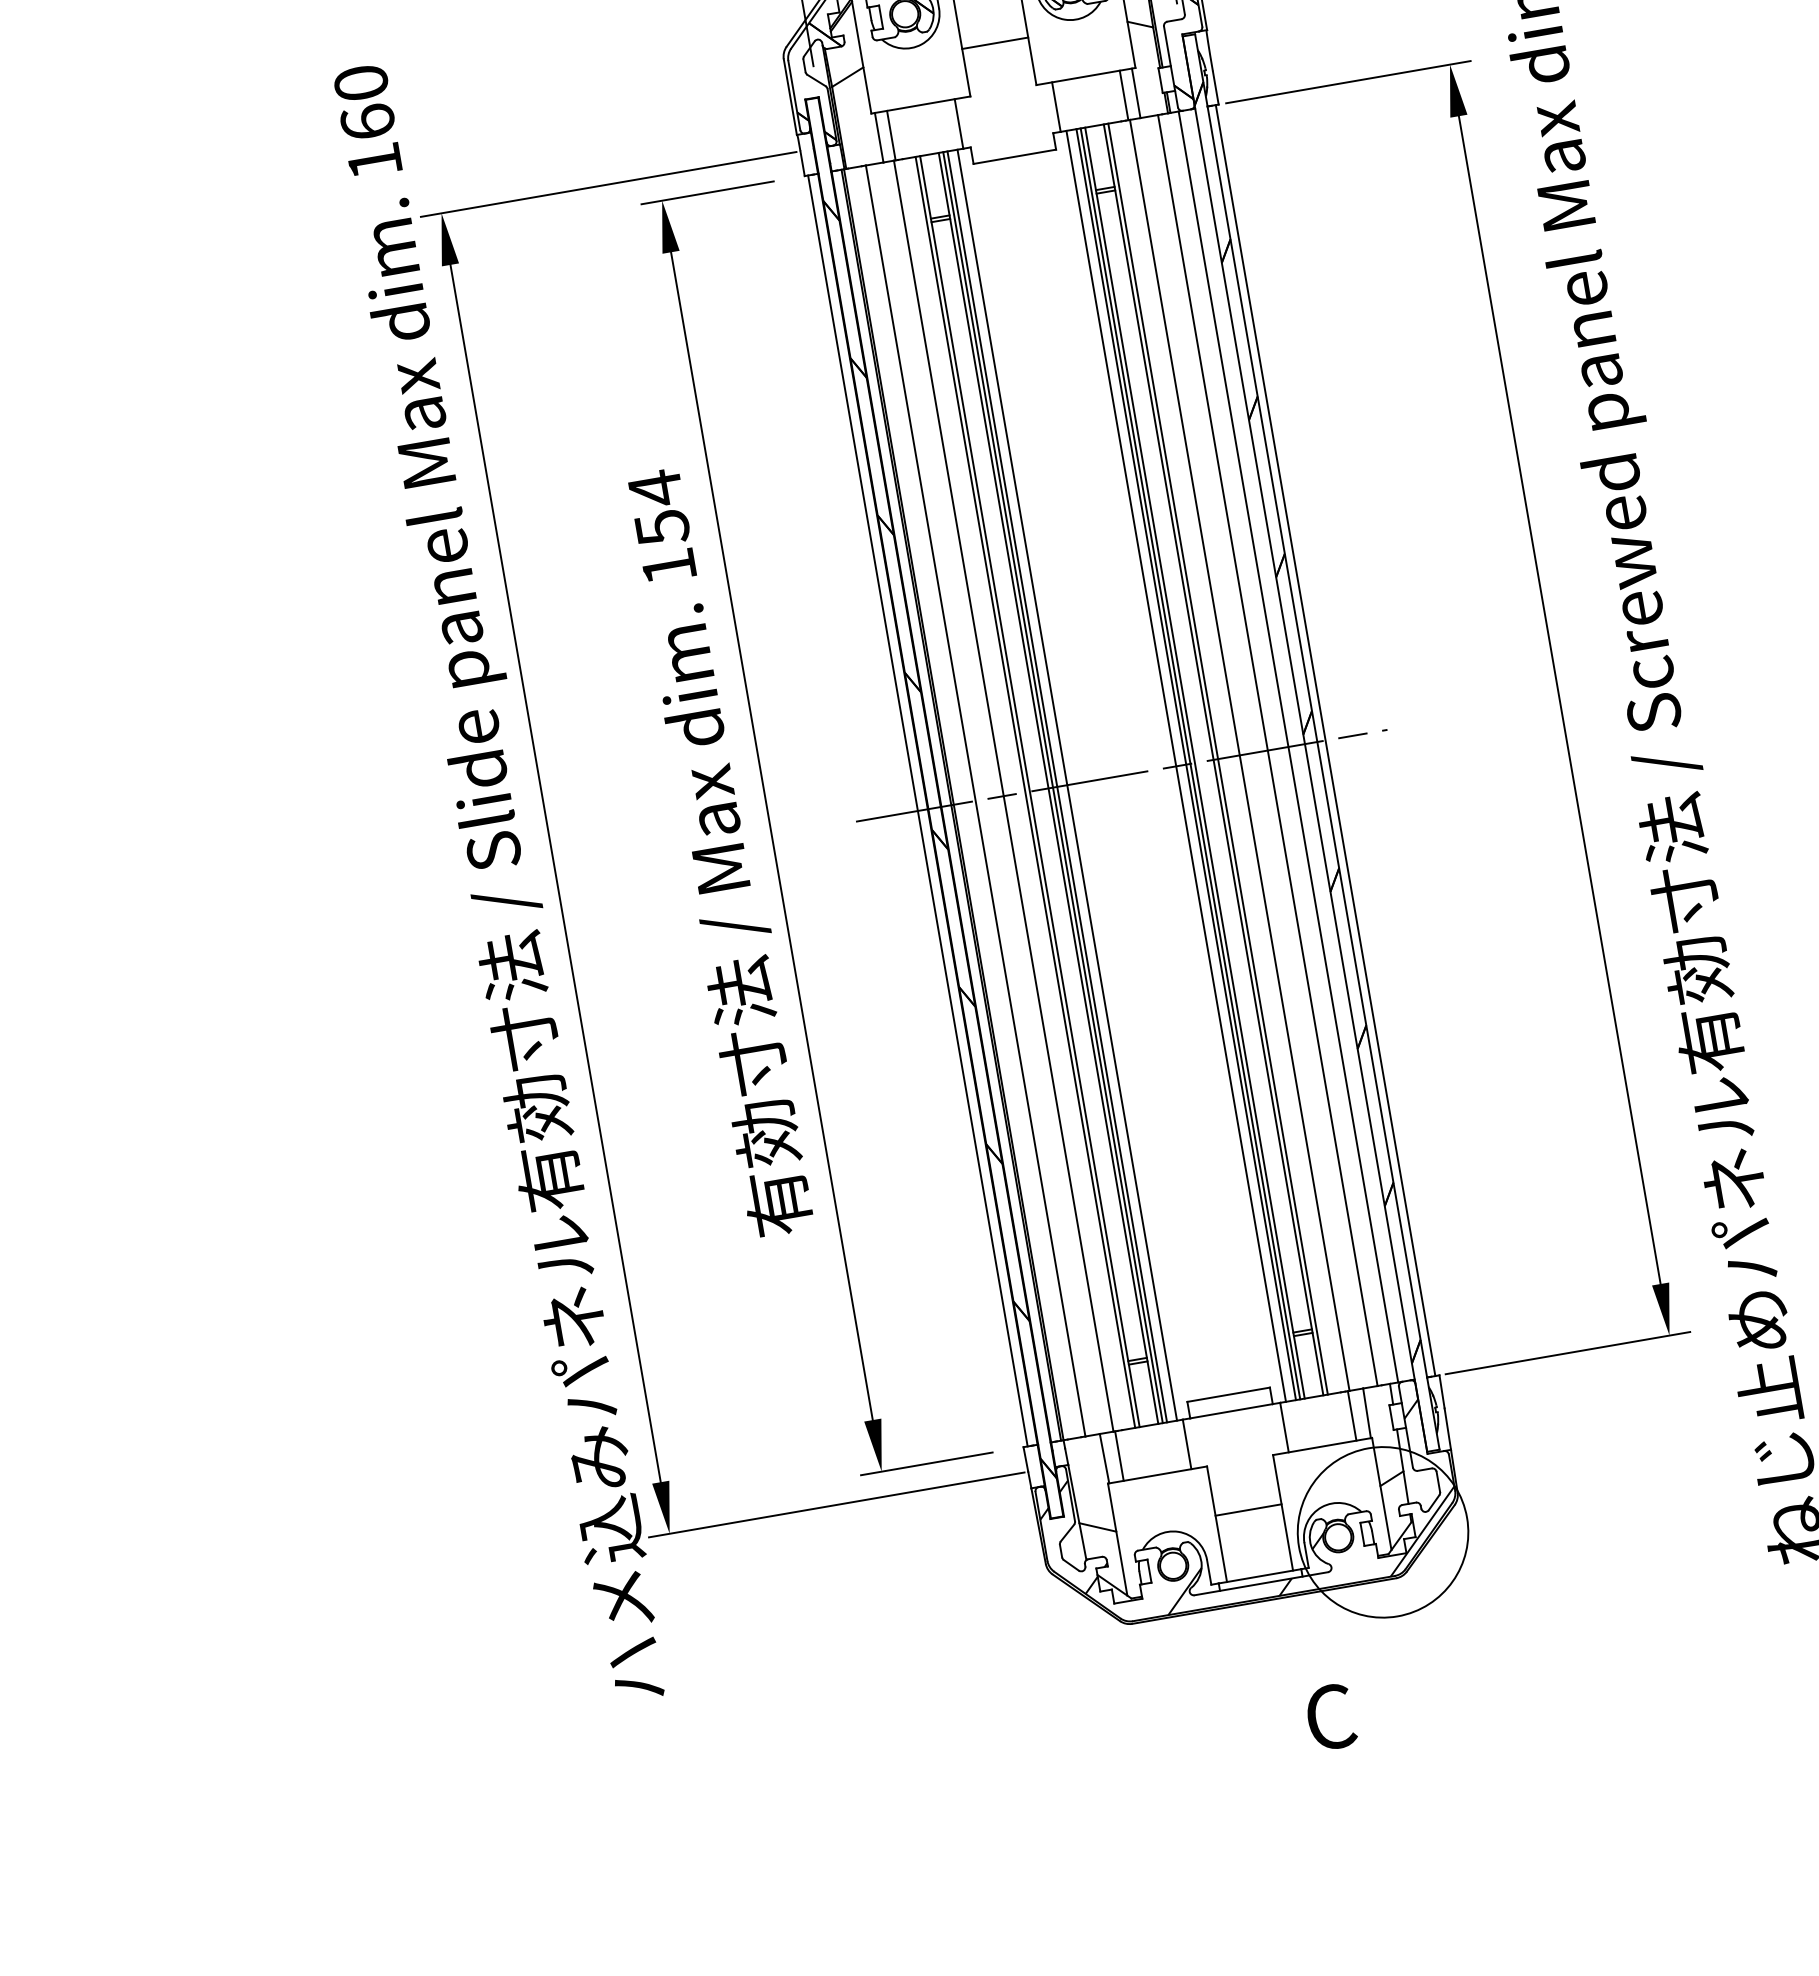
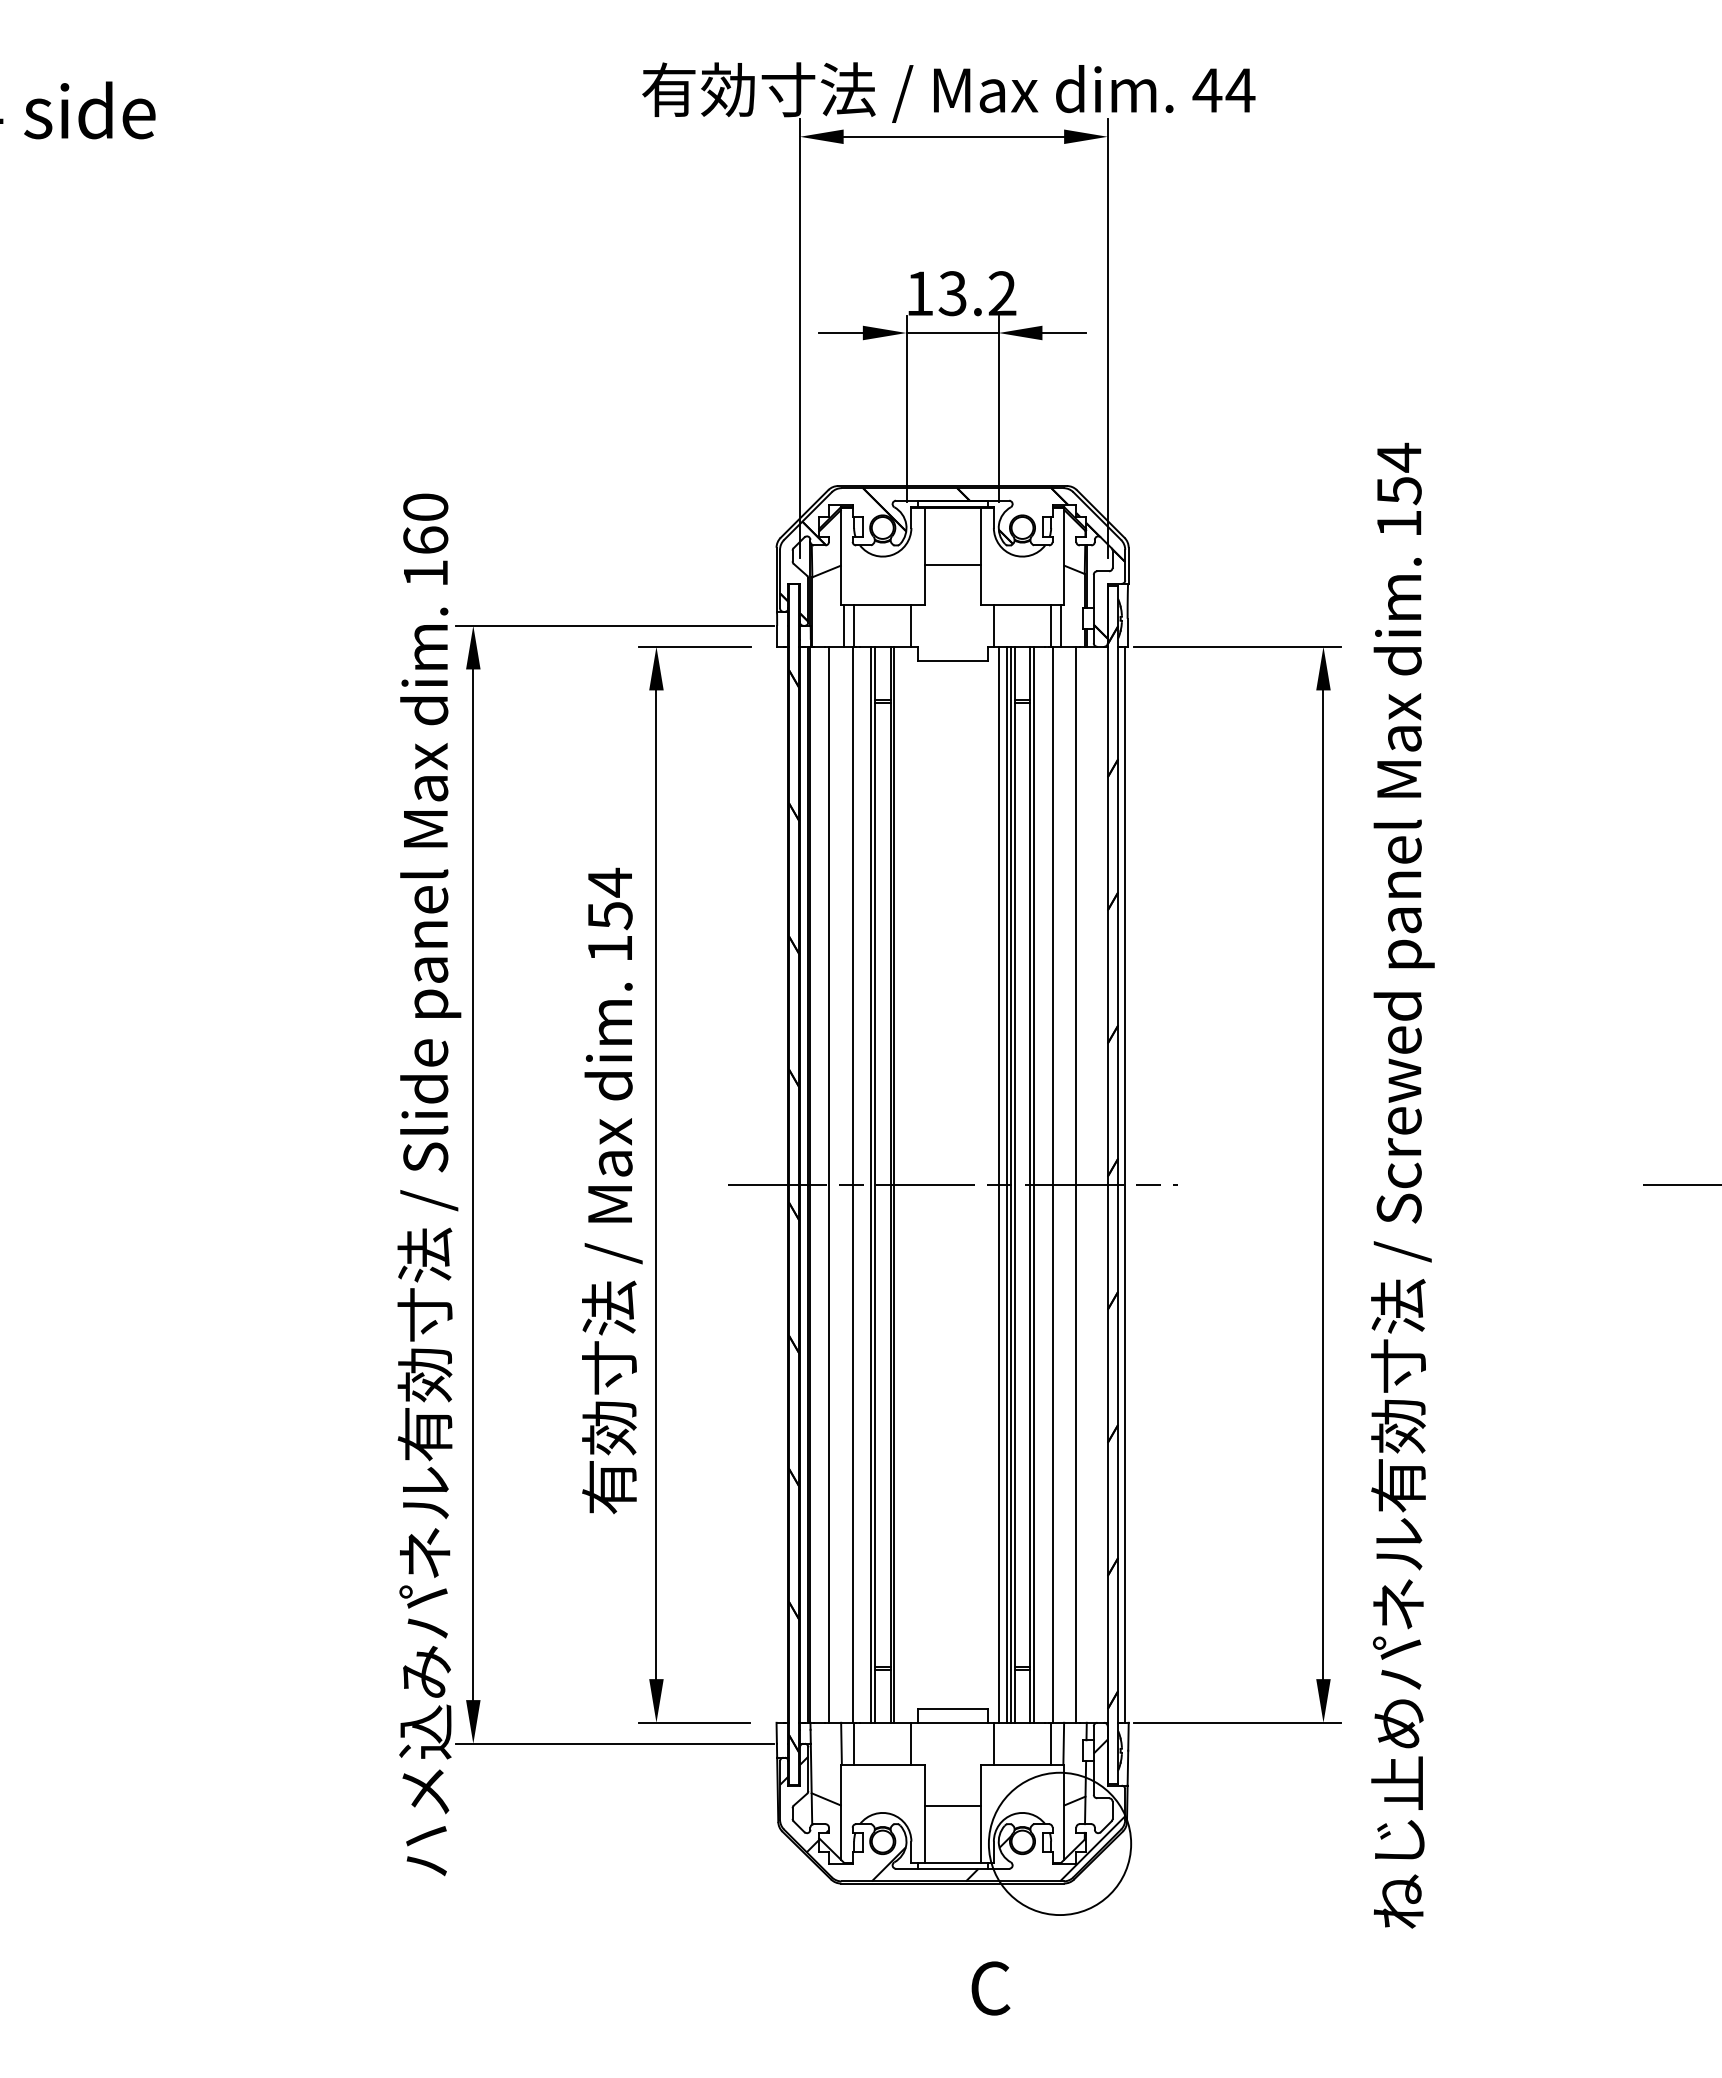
line: (1288, 746) -> (1093, 1184), removed
line: (1067, 784) -> (906, 1184), removed
line: (1057, 786) -> (898, 1184), removed
line: (918, 810) -> (780, 1184), removed

